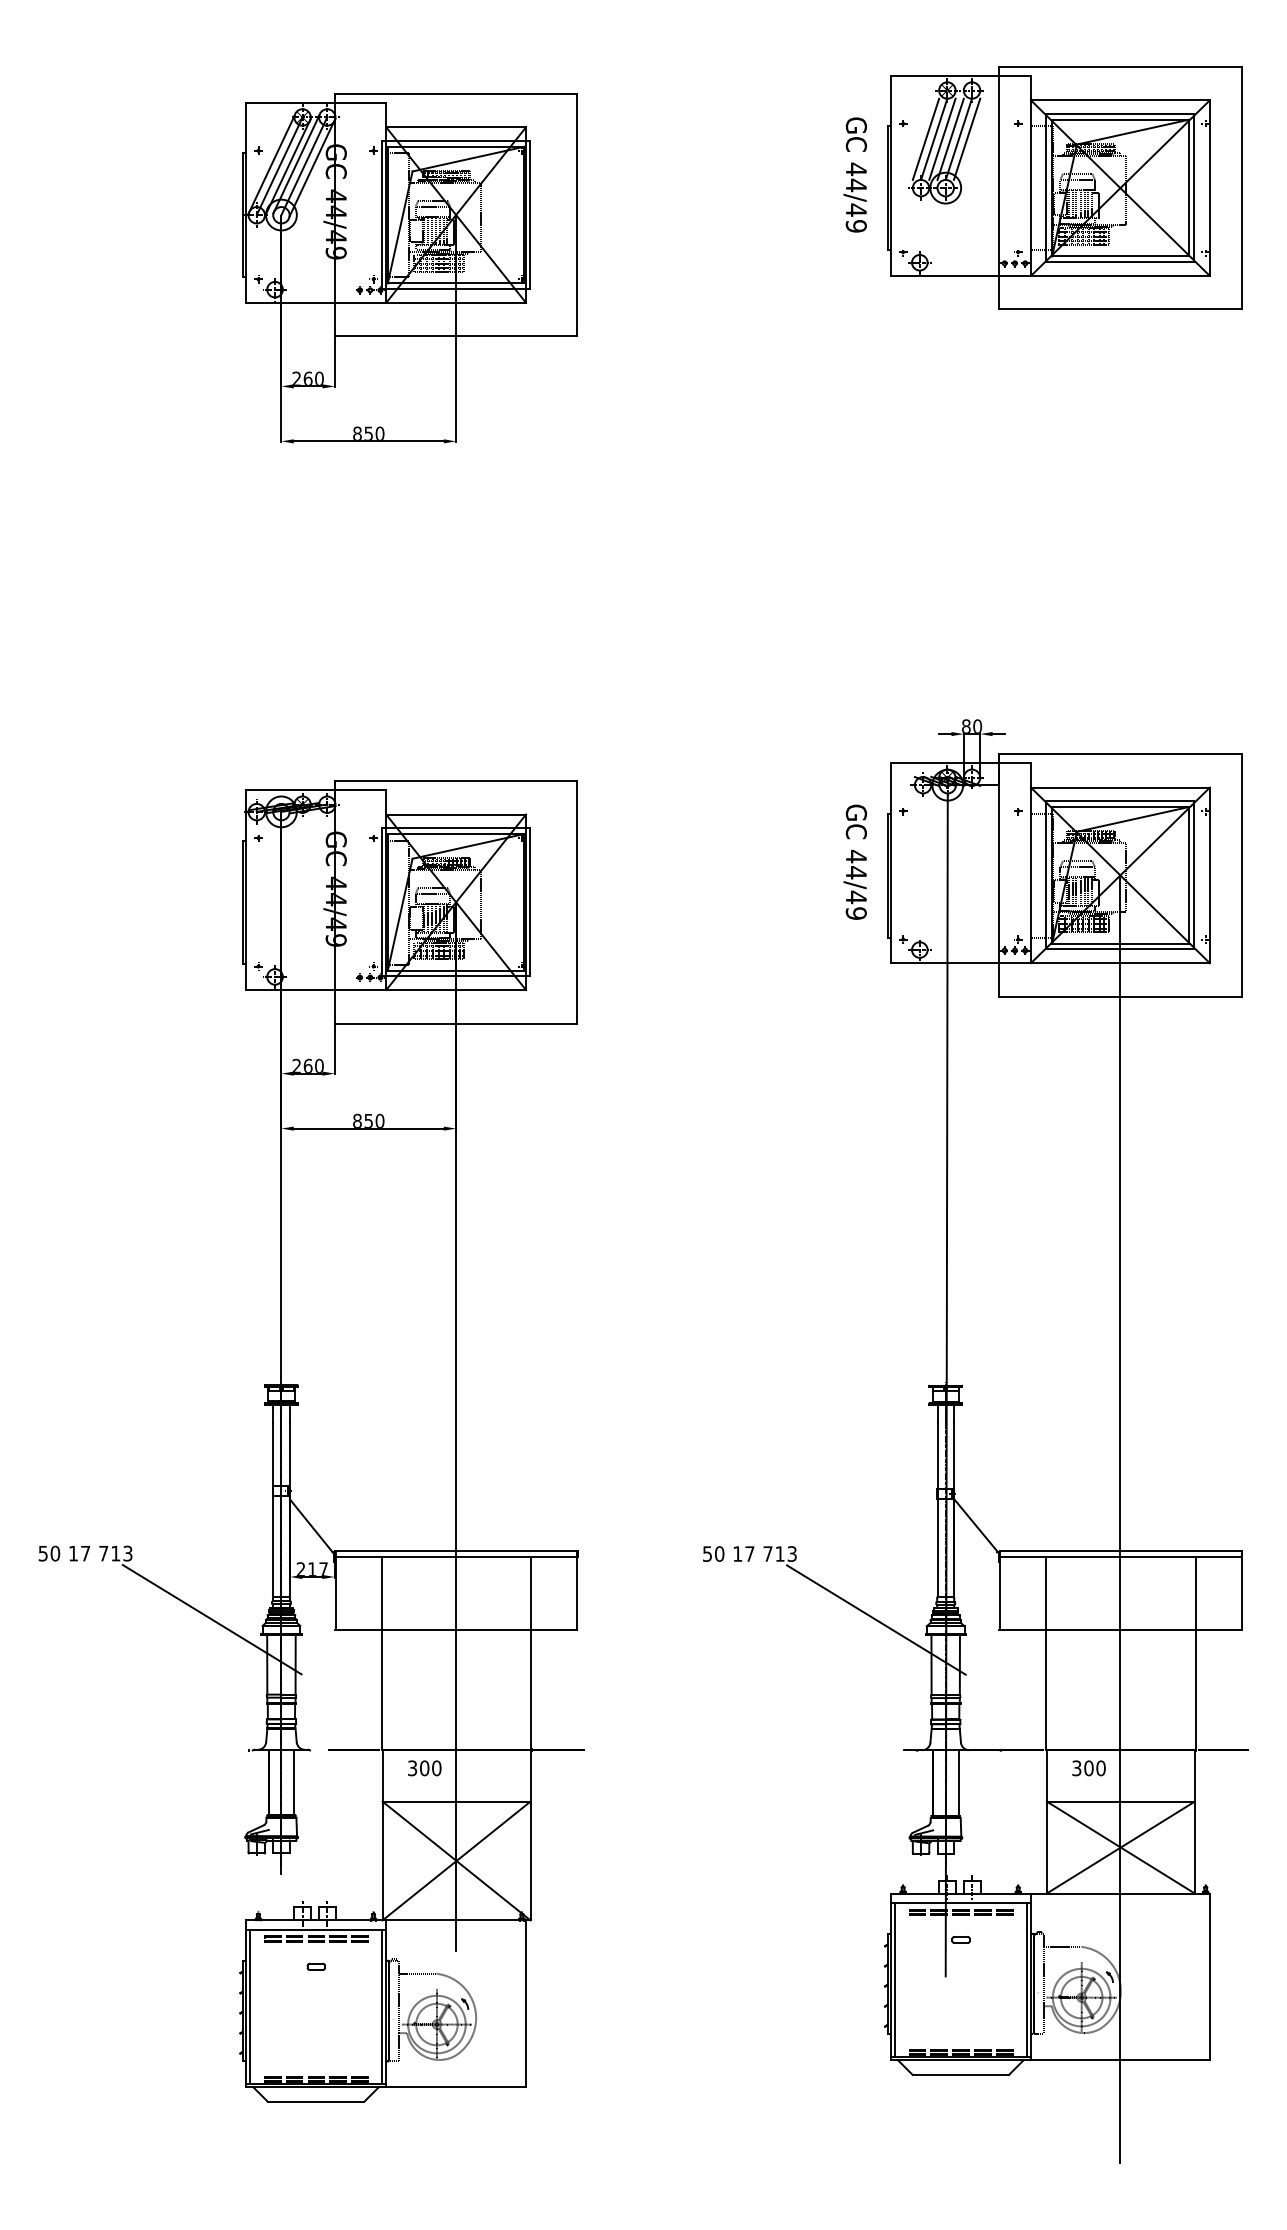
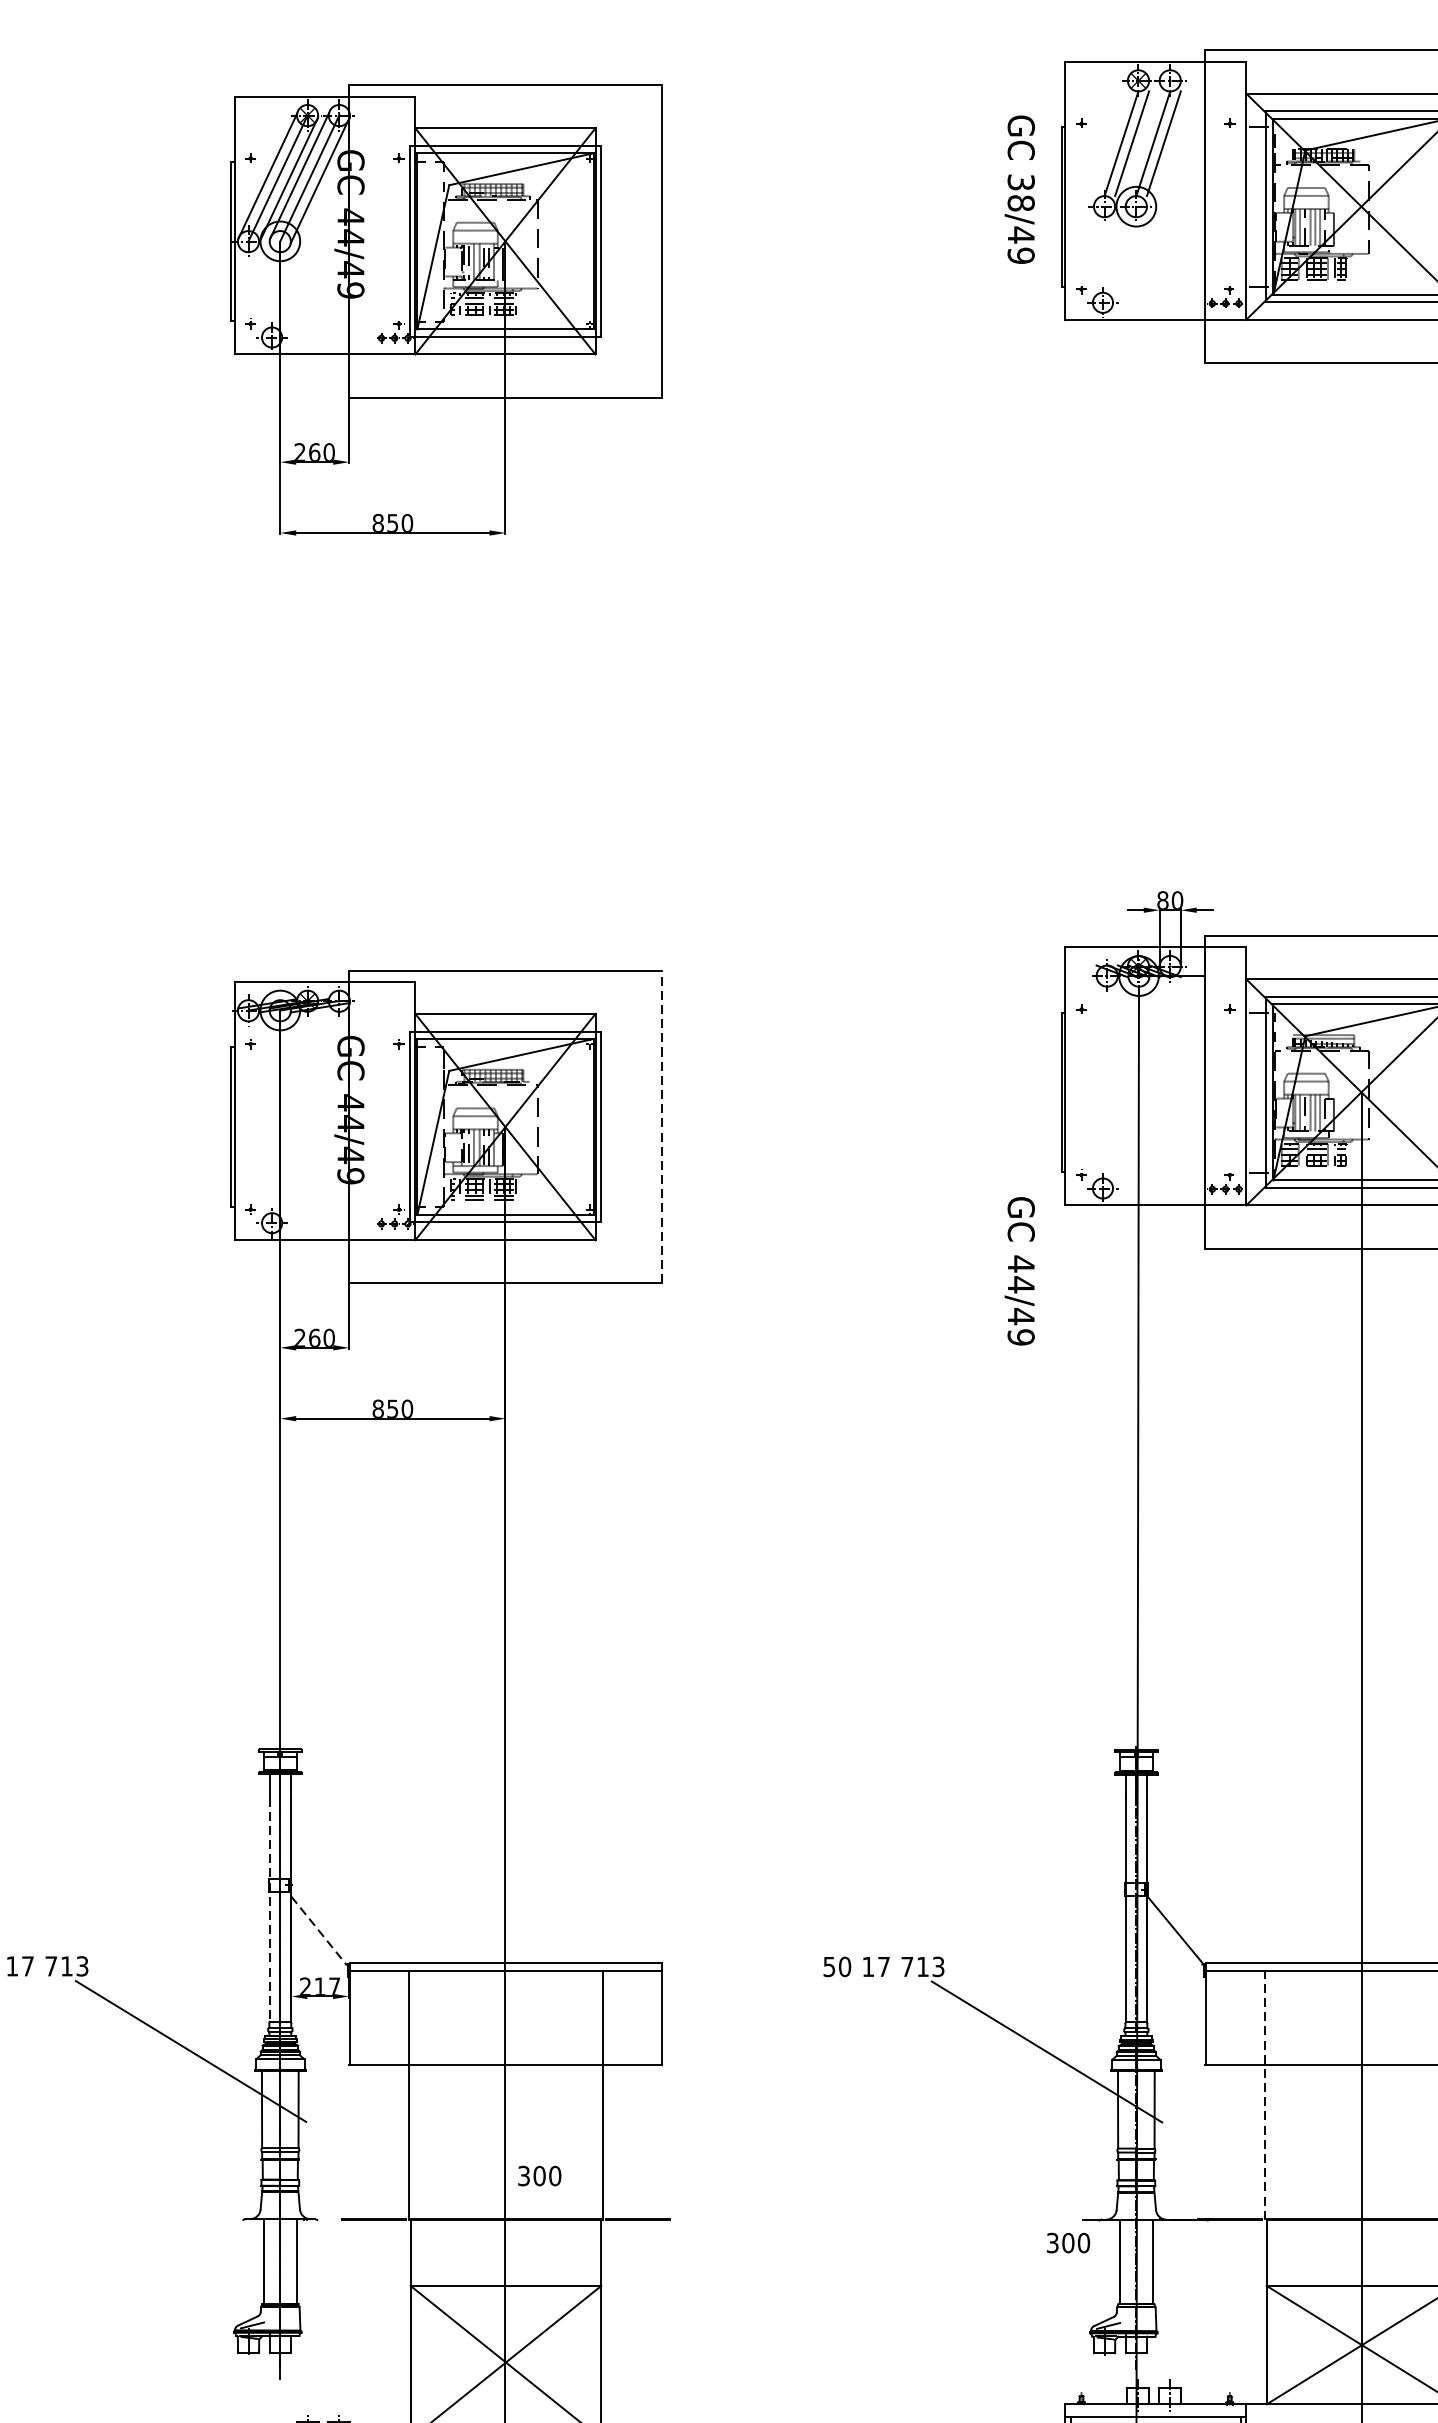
line: (925, 138) -> (1110, 142), removed
line: (950, 138) -> (1142, 142), removed
text: (855, 177) -> (1020, 192), 44/49 -> 38/49
text: (854, 861) -> (1018, 1270), moved
line: (577, 901) -> (661, 1125), solid -> dashed
line: (273, 1510) -> (270, 1910), solid -> dashed
line: (311, 1525) -> (319, 1930), solid -> dashed
line: (1045, 1653) -> (1264, 2095), solid -> dashed
text: (424, 1768) -> (539, 2176), moved
text: (1088, 1768) -> (1067, 2243), moved

